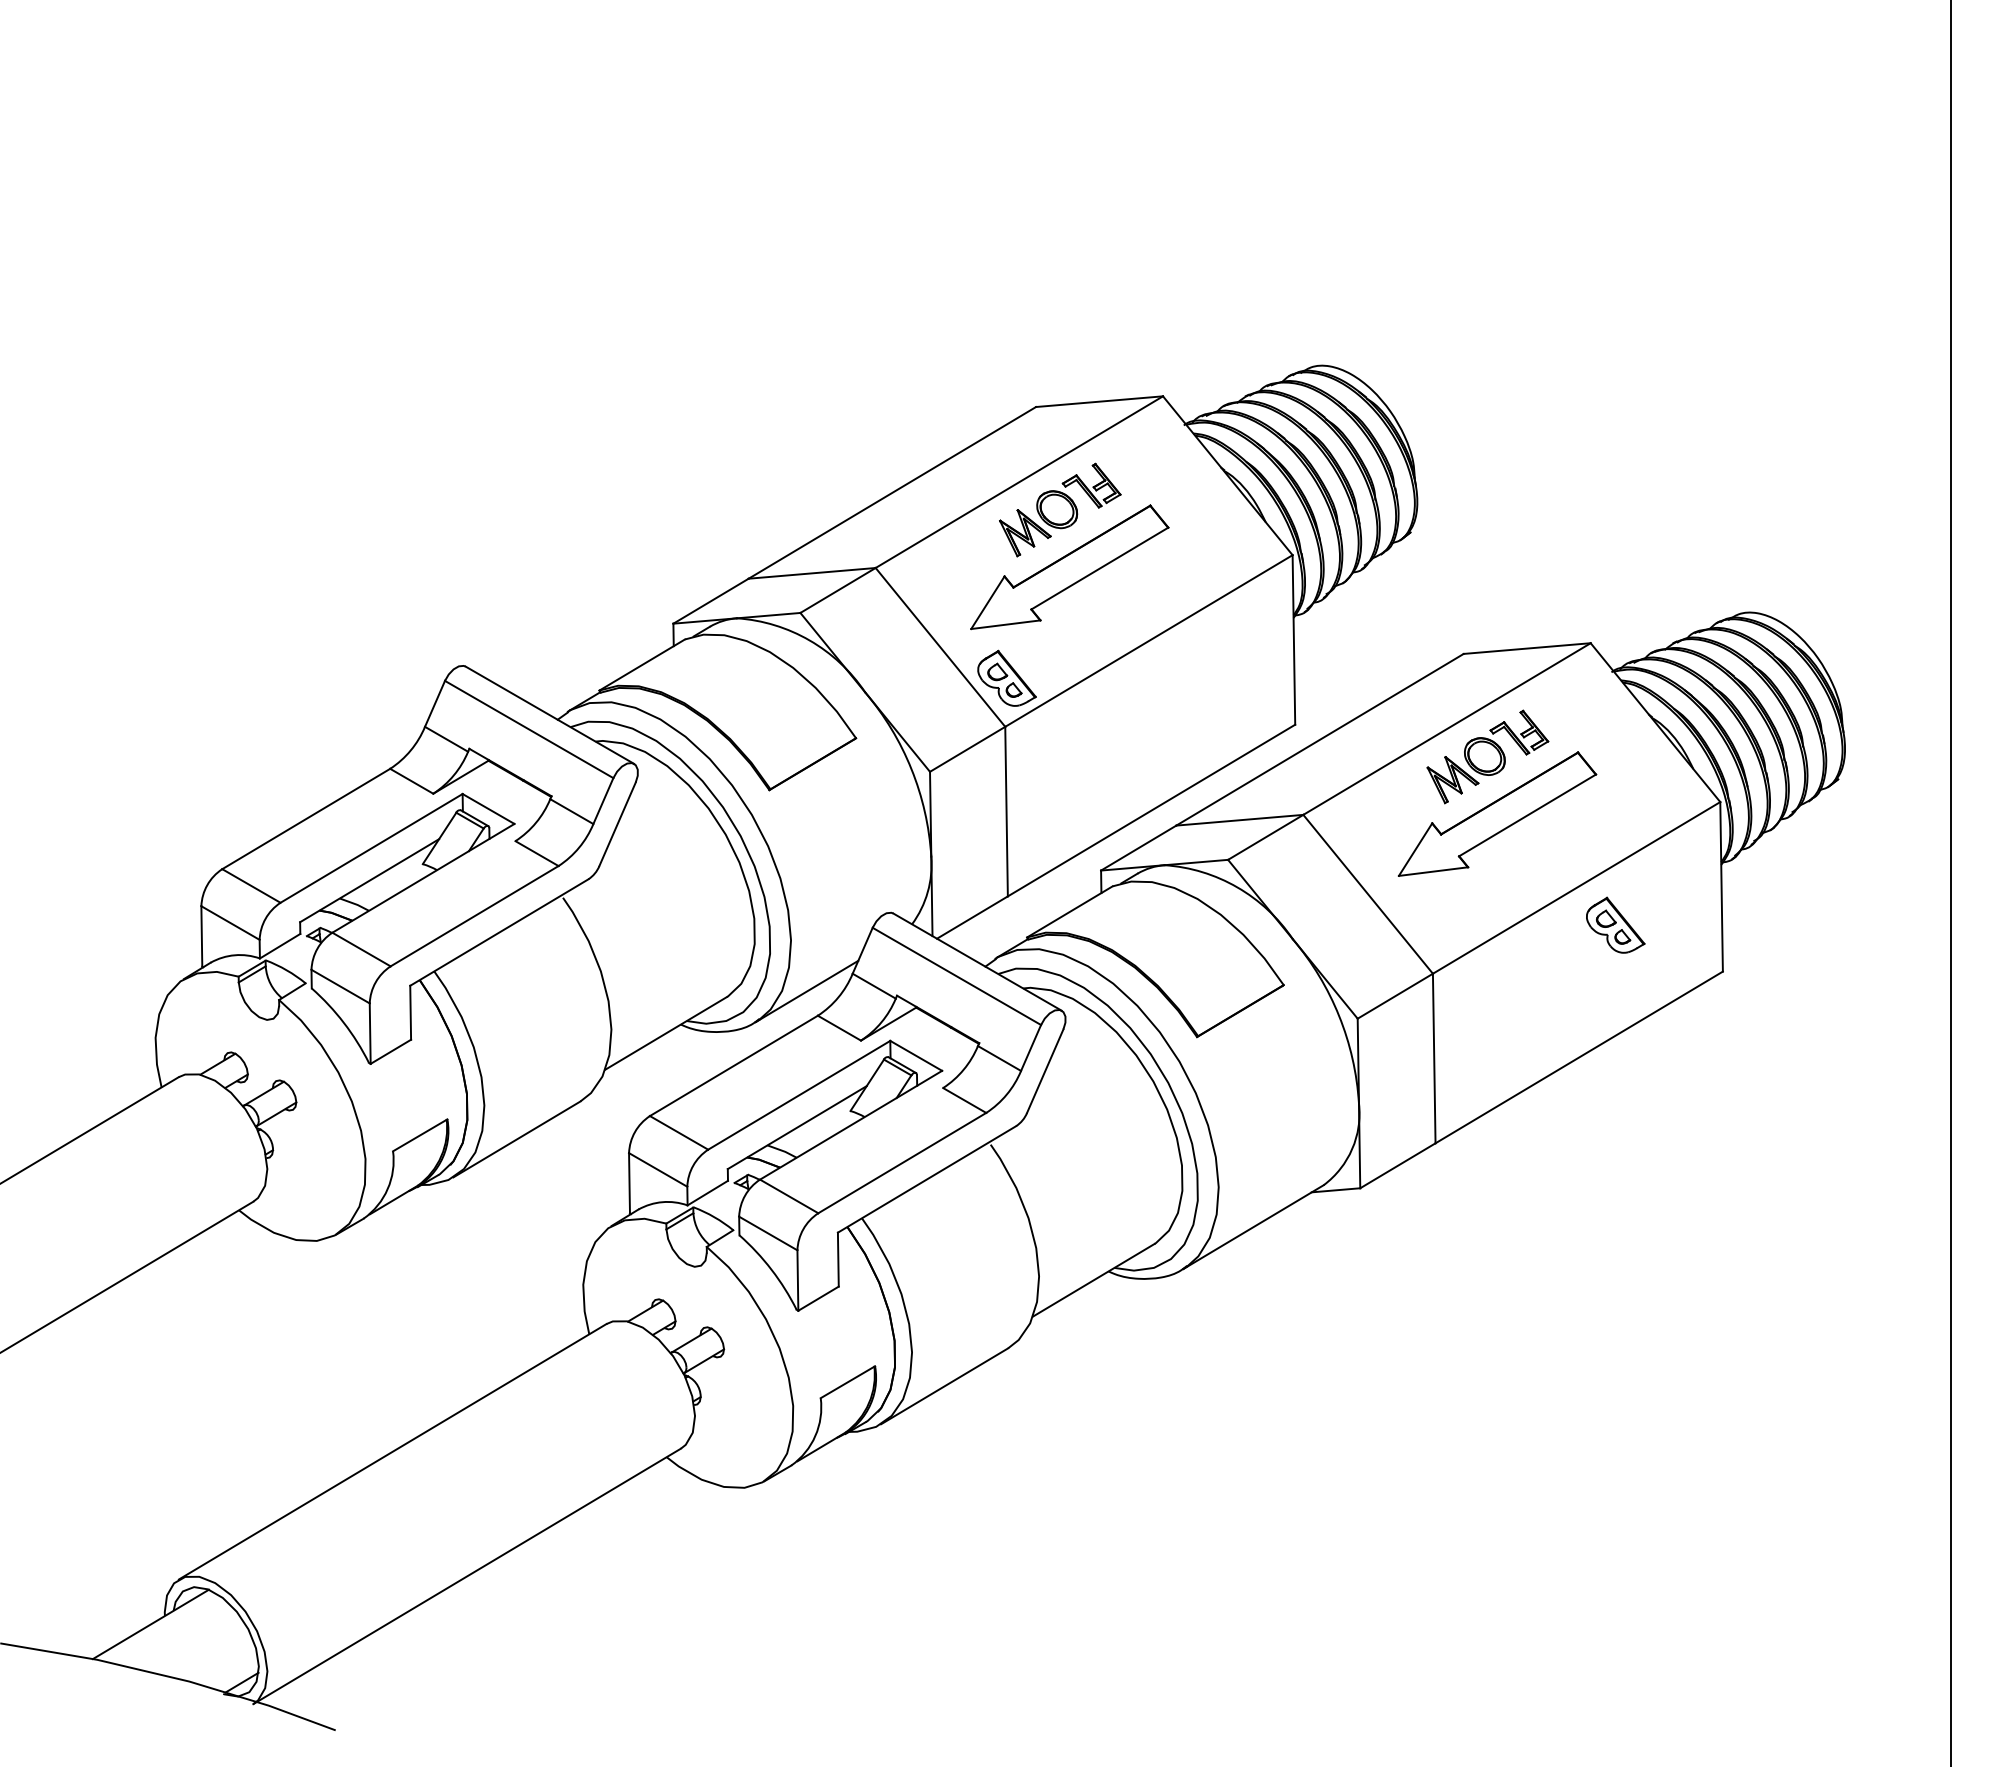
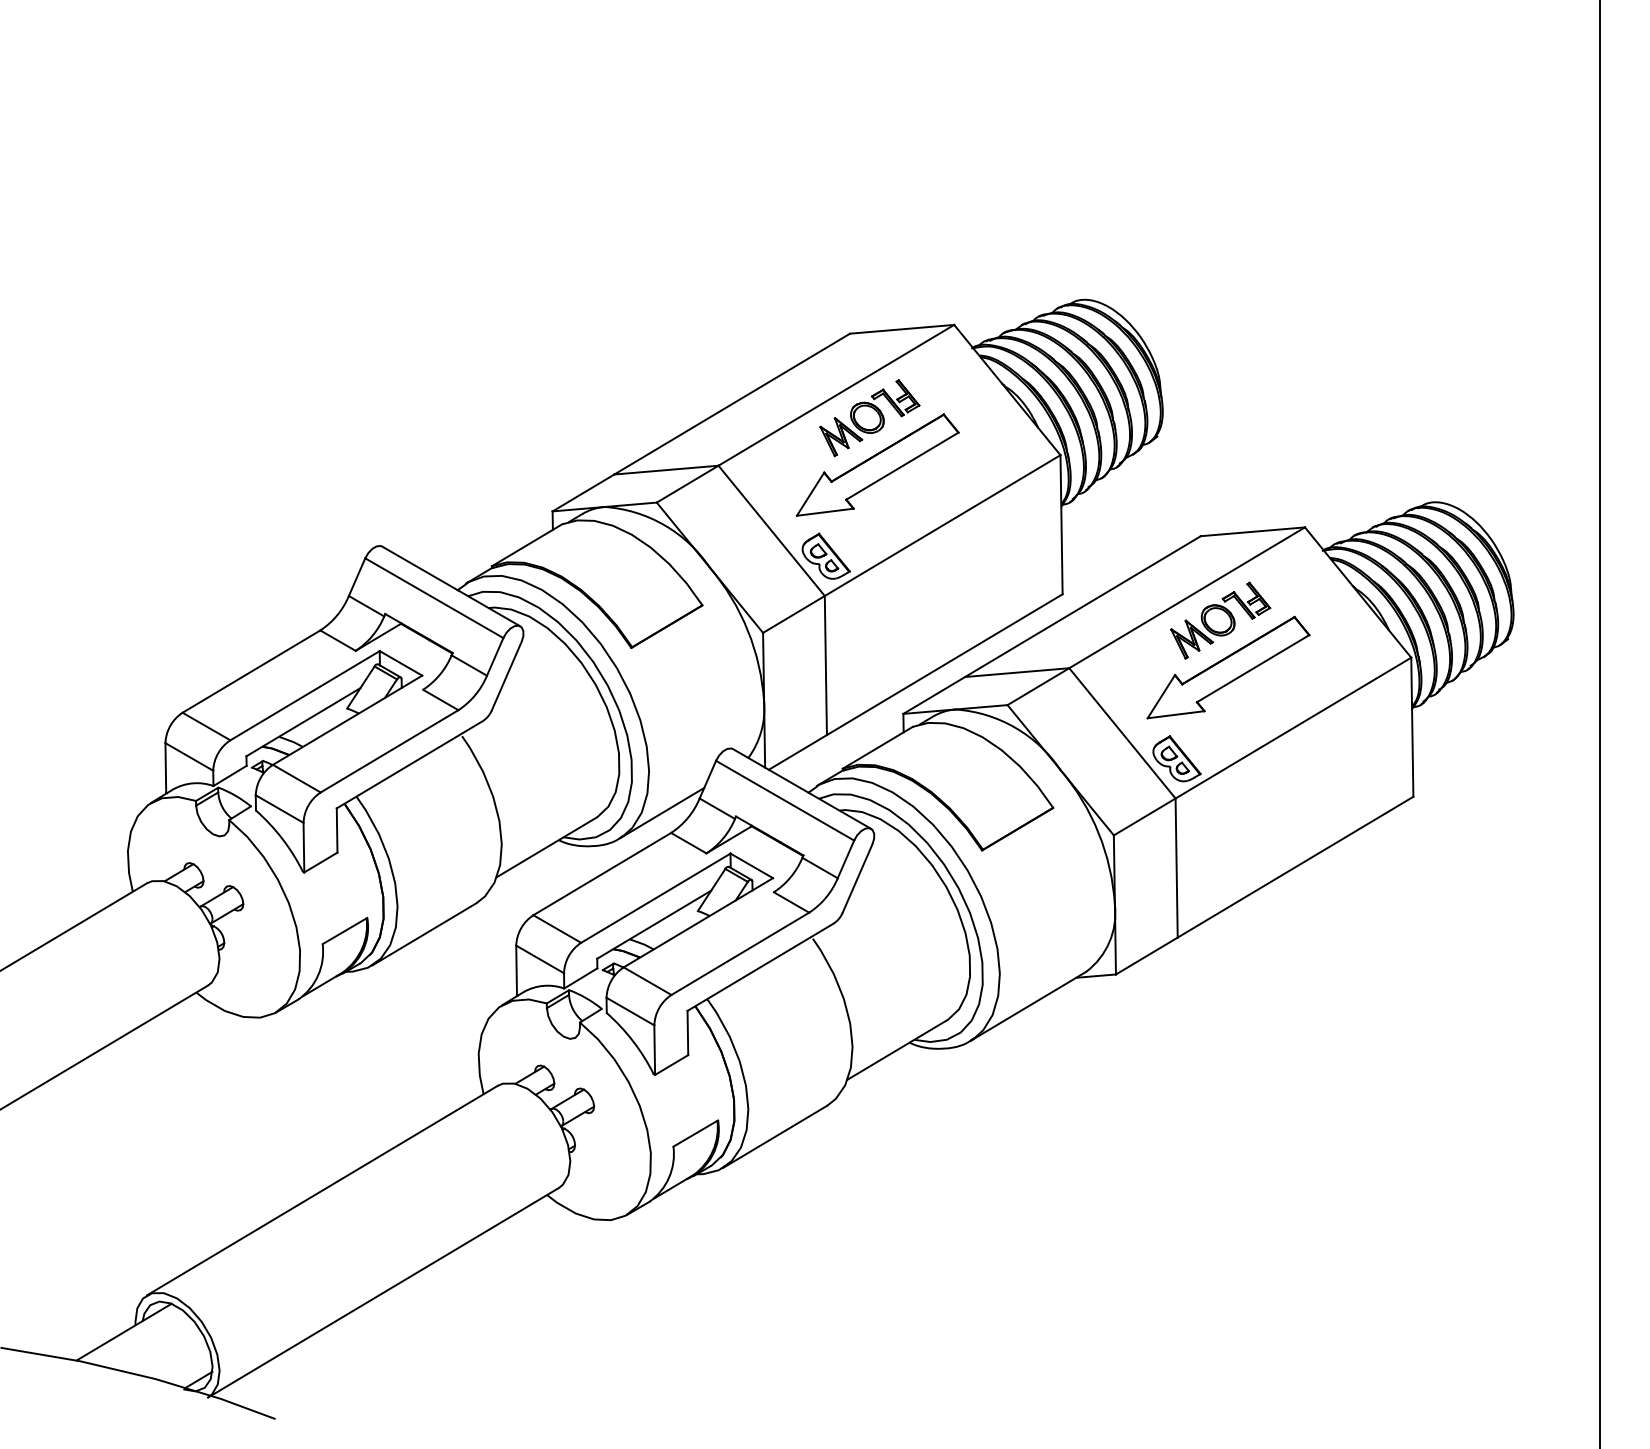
part: (1615, 924) -> (1176, 758), moved

